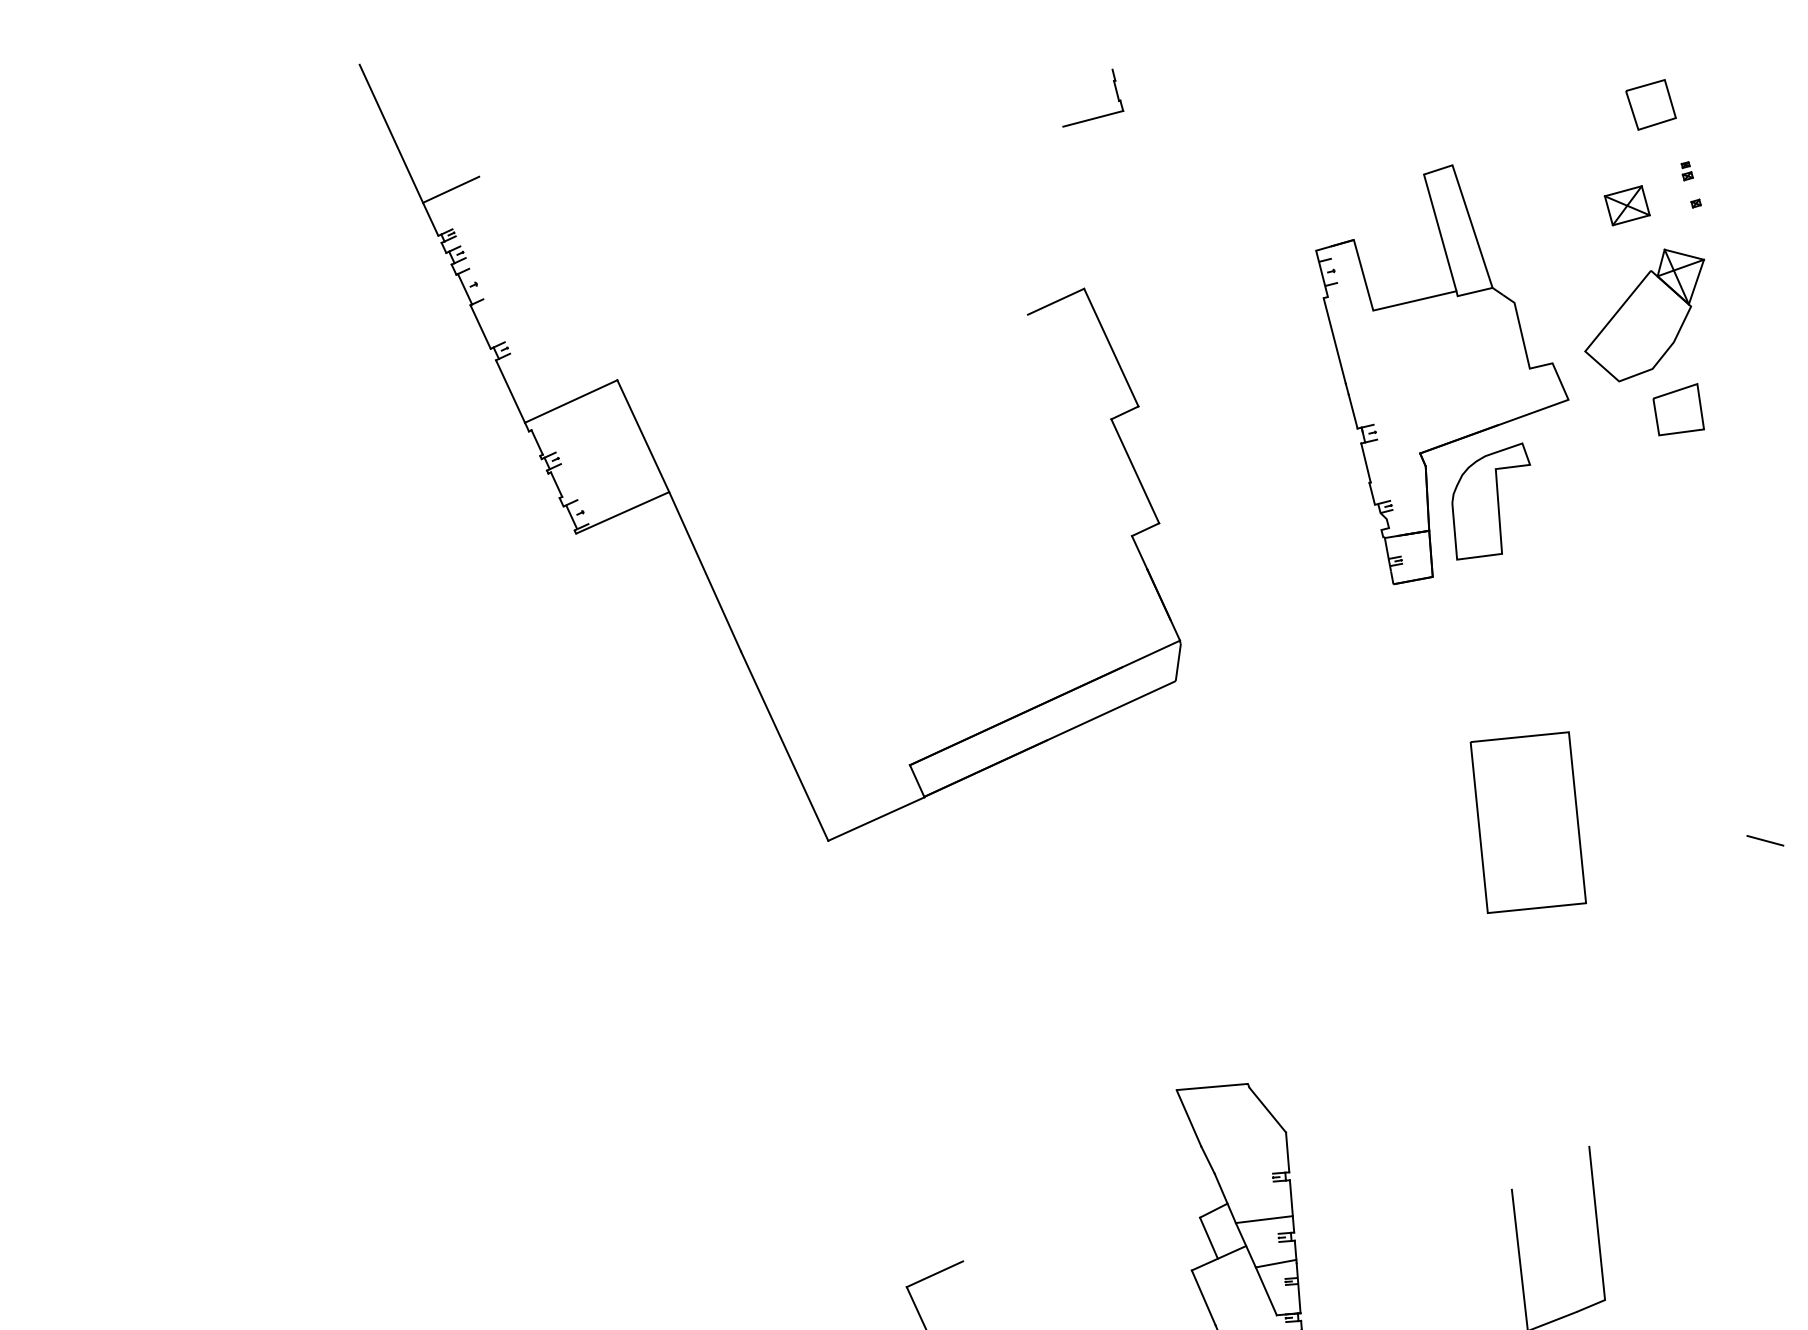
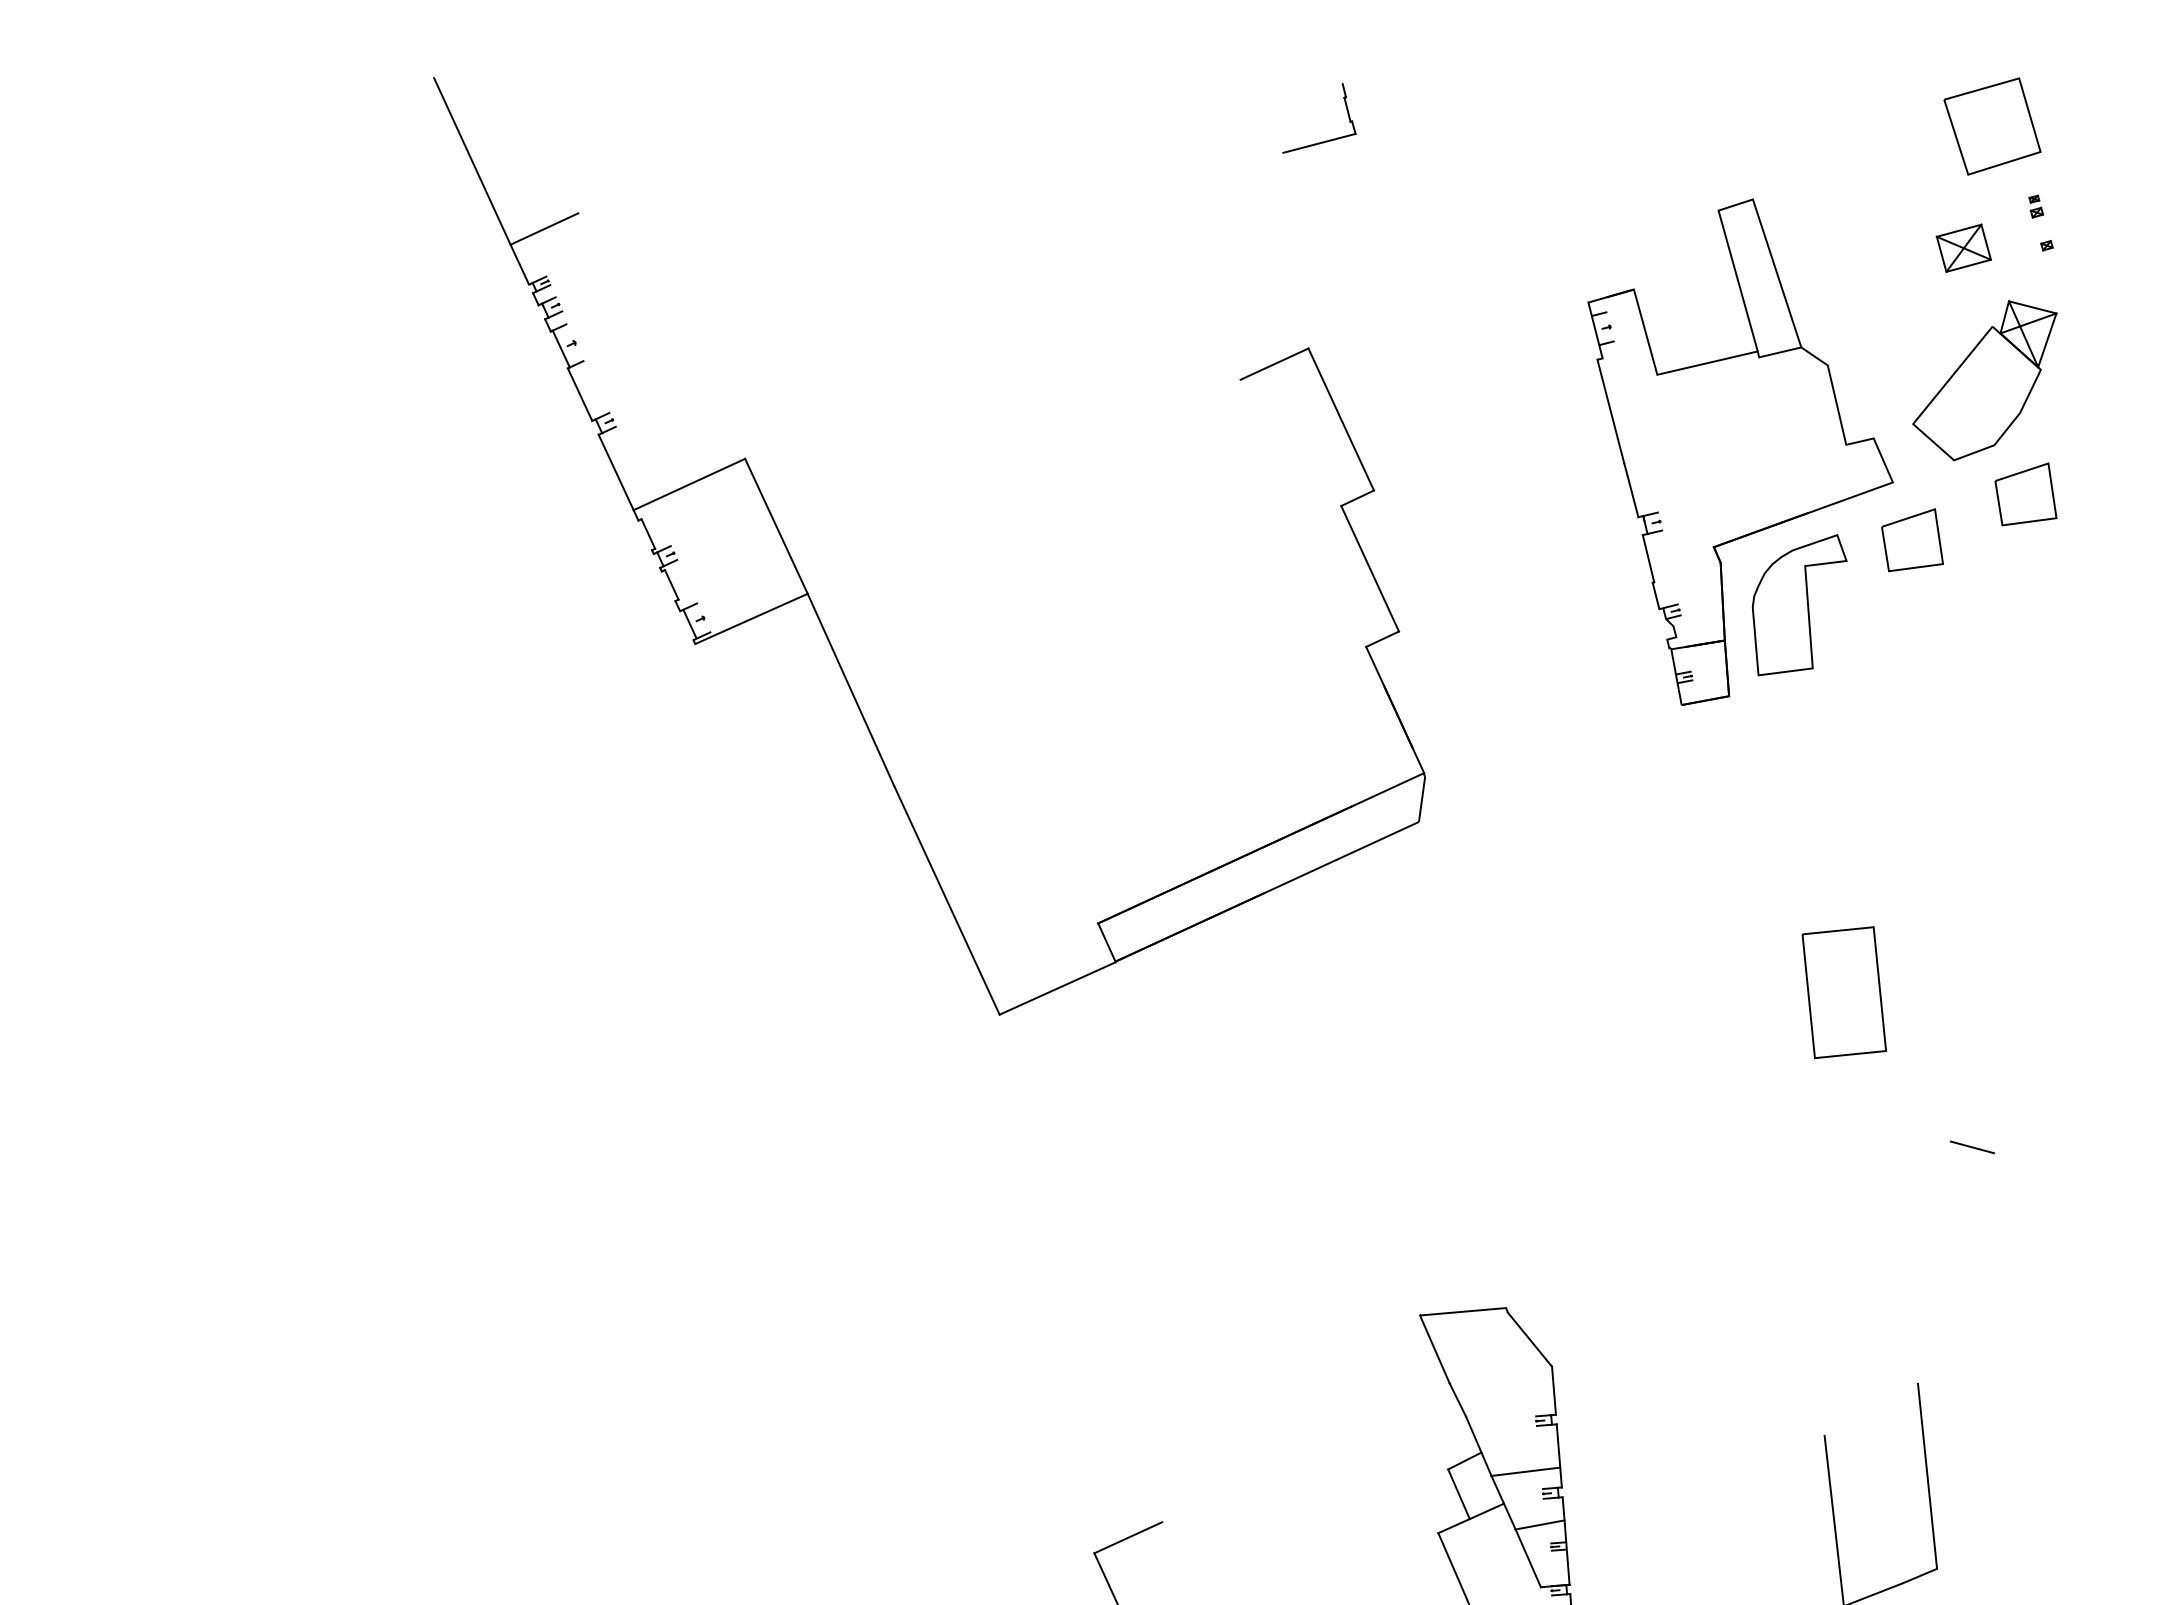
part: (1650, 104) -> (1991, 126), size x1.6
part: (1584, 447) -> (1912, 540), added
part: (1527, 822) -> (1843, 992), size x0.6
line: (1765, 840) -> (1972, 1147), moved

